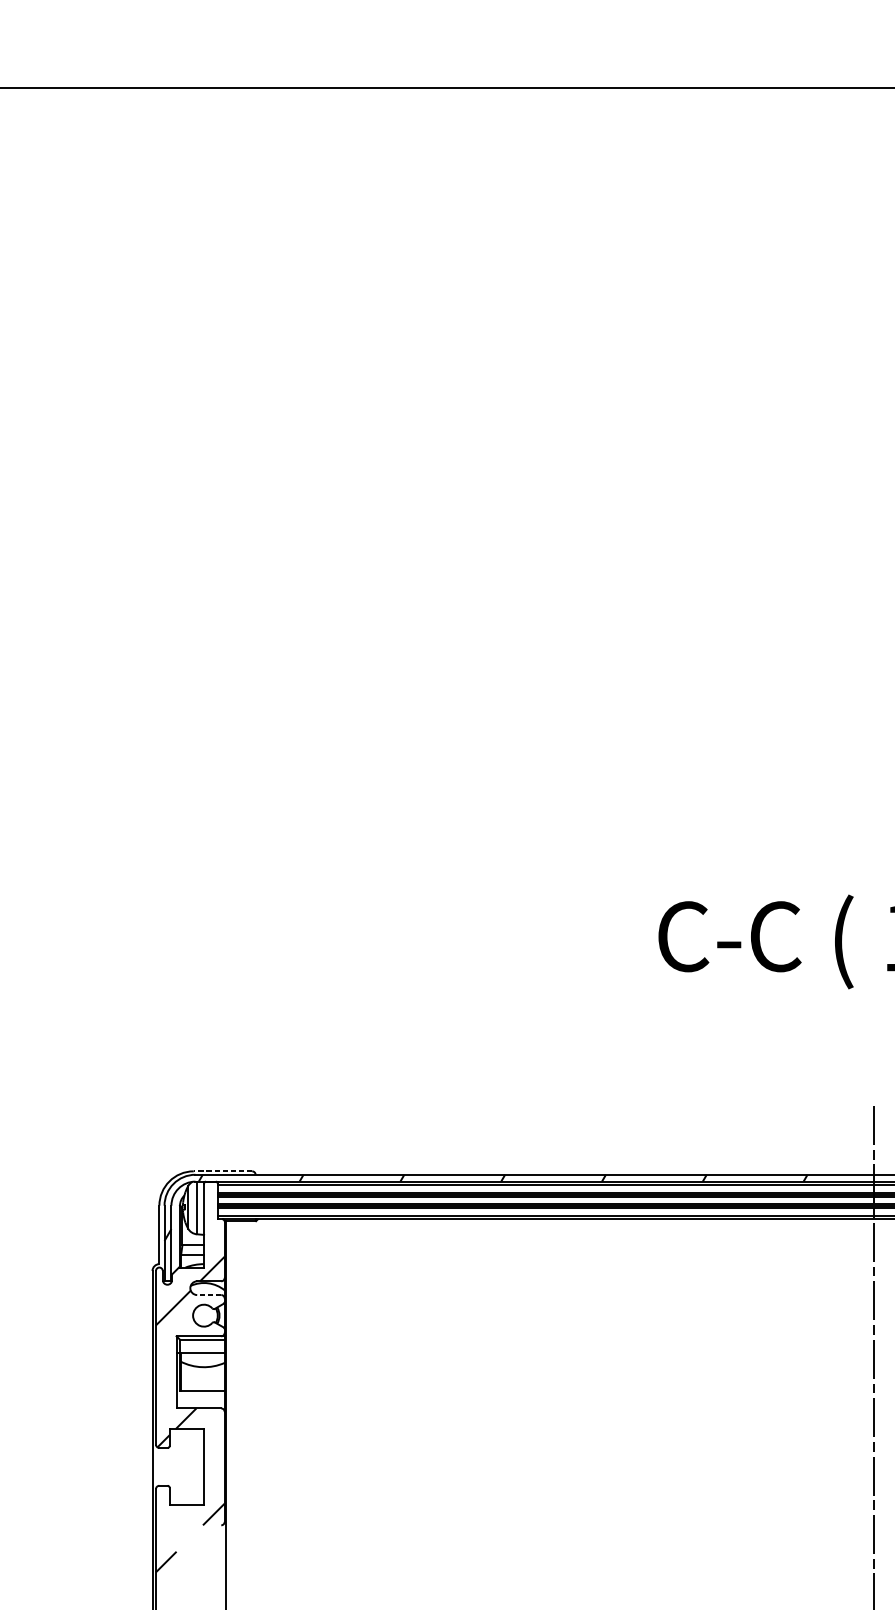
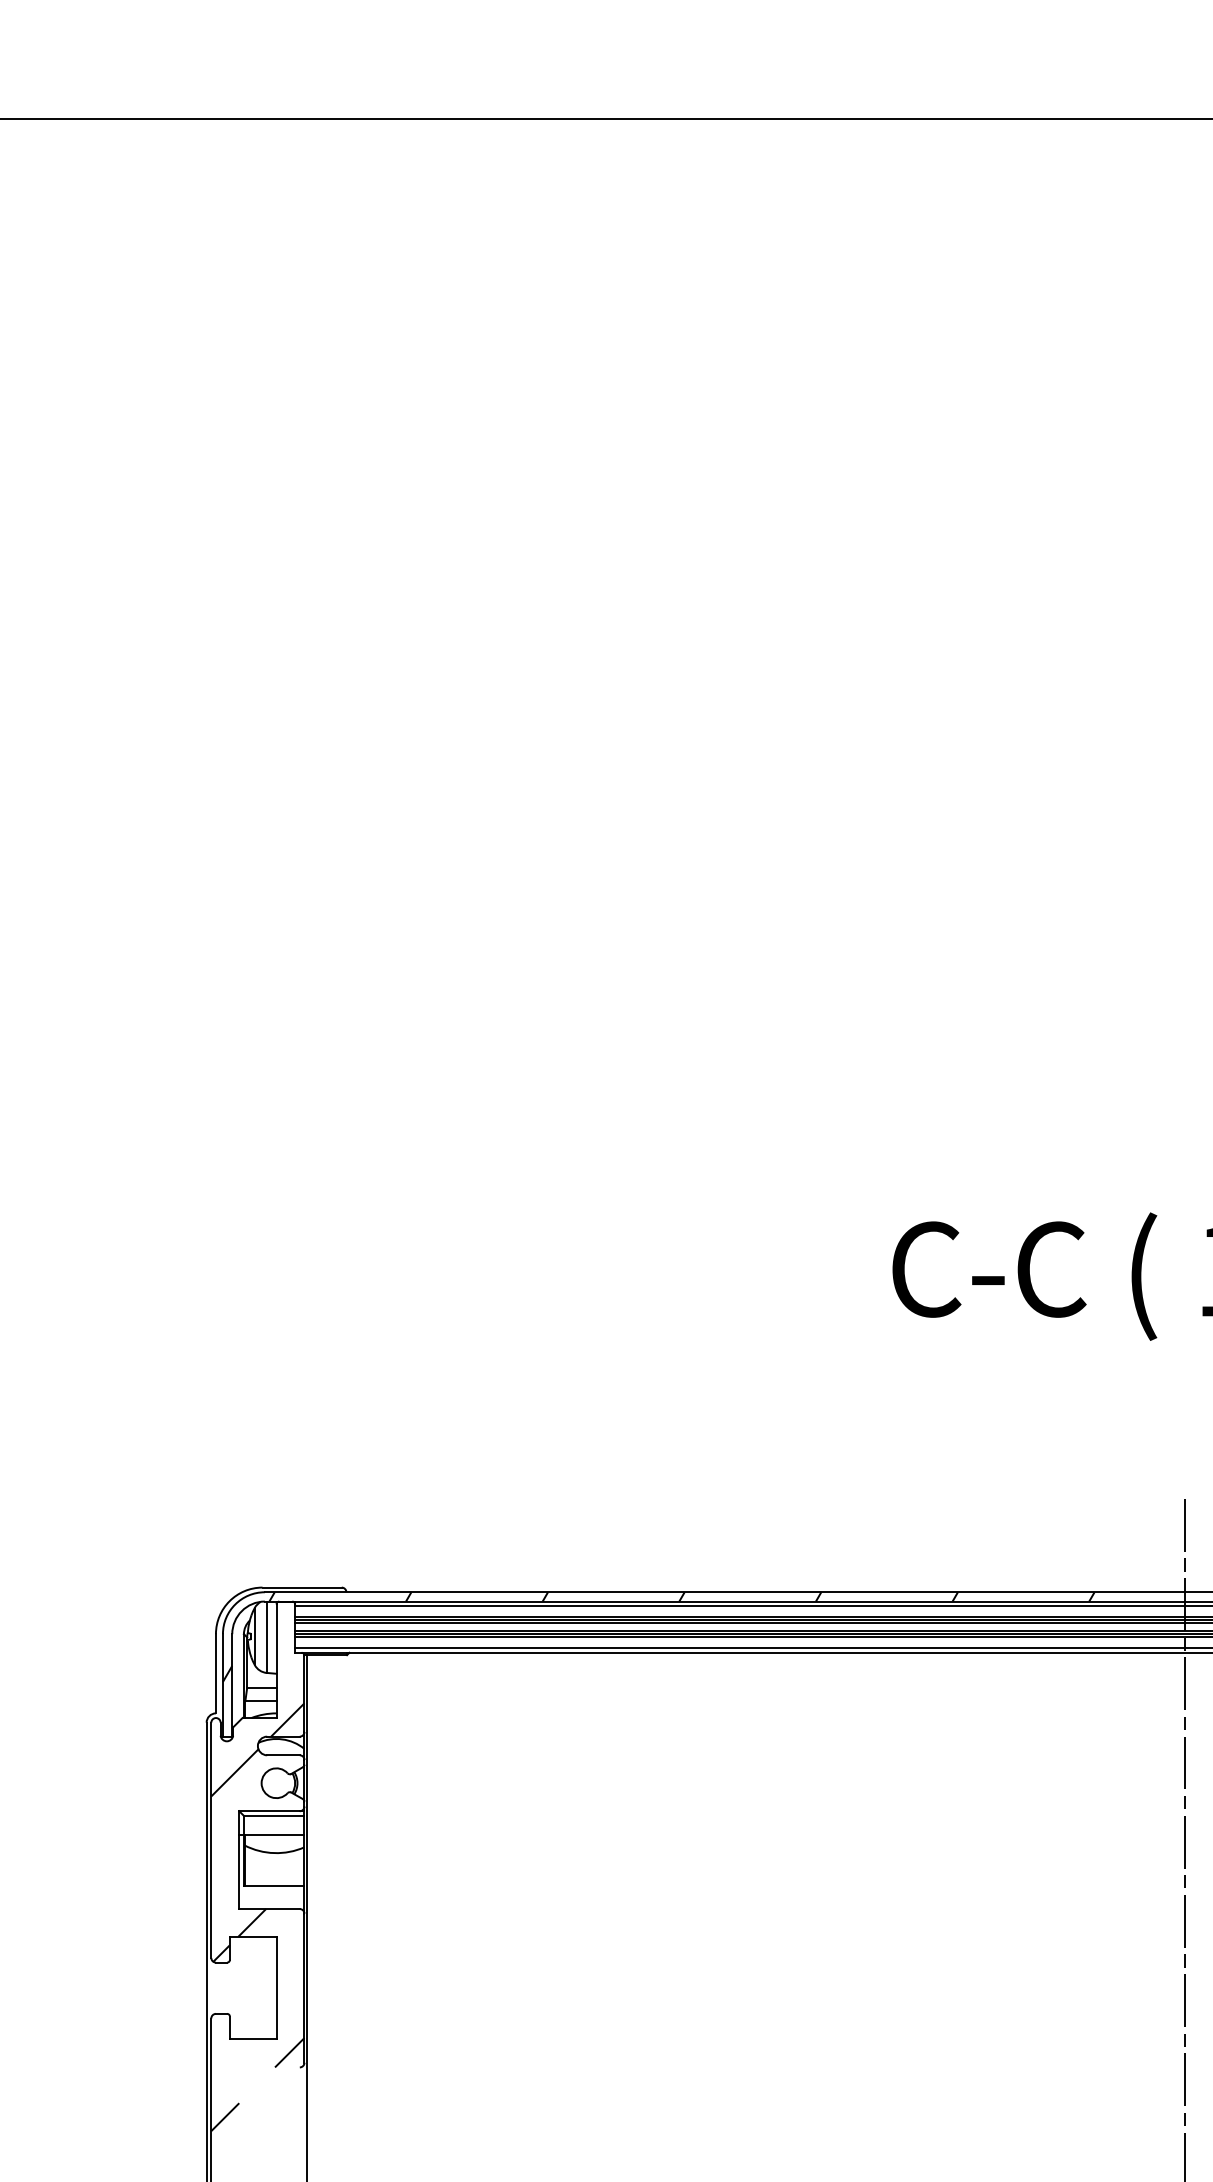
line: (223, 1171) -> (302, 1587), dashed -> solid
line: (209, 1295) -> (283, 1755), dashed -> solid

